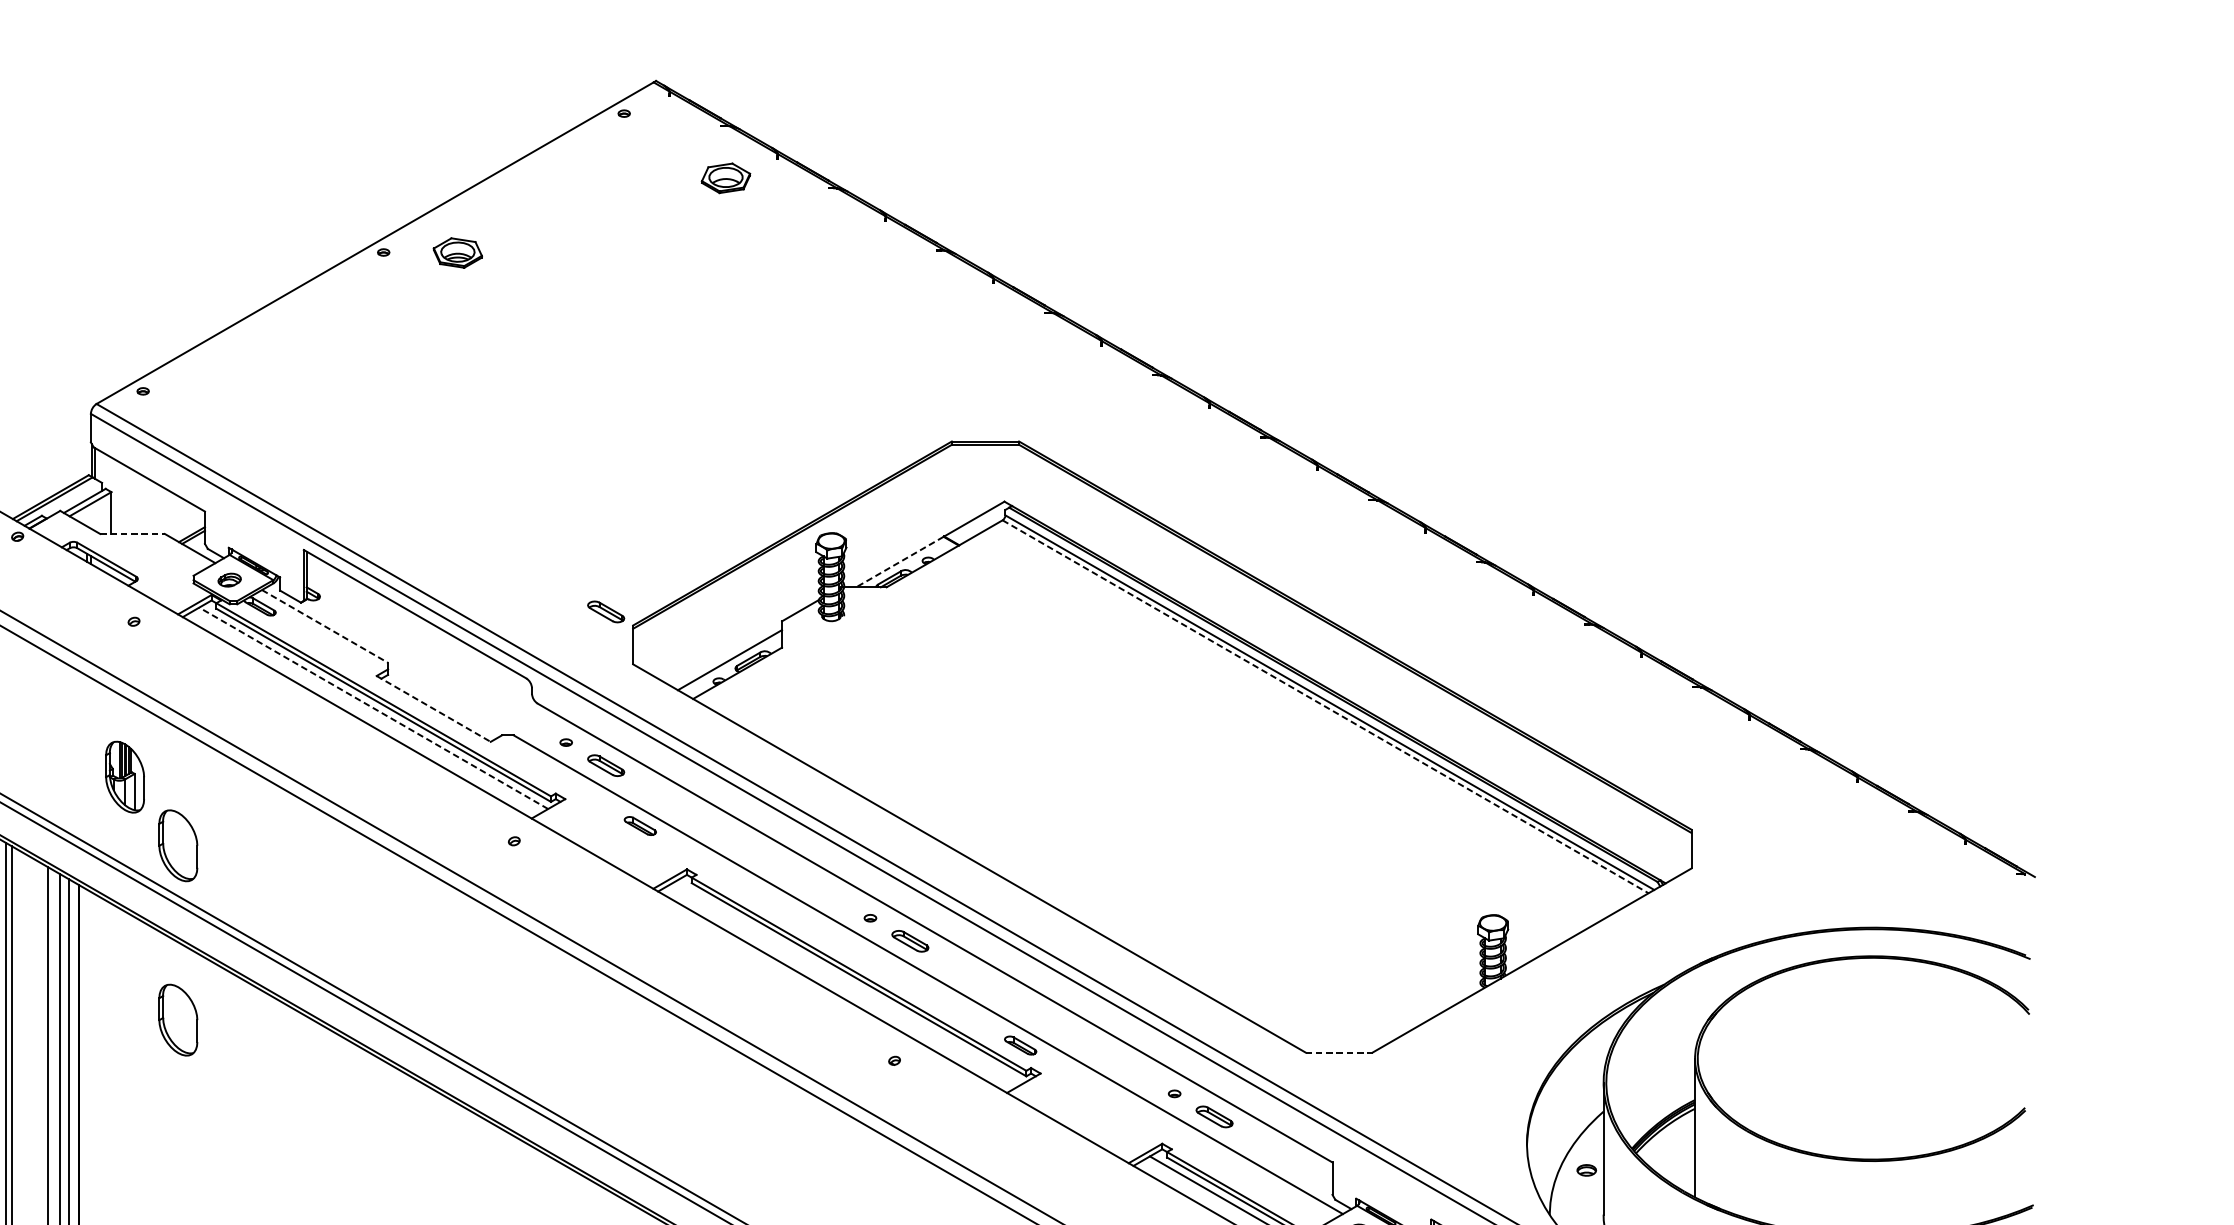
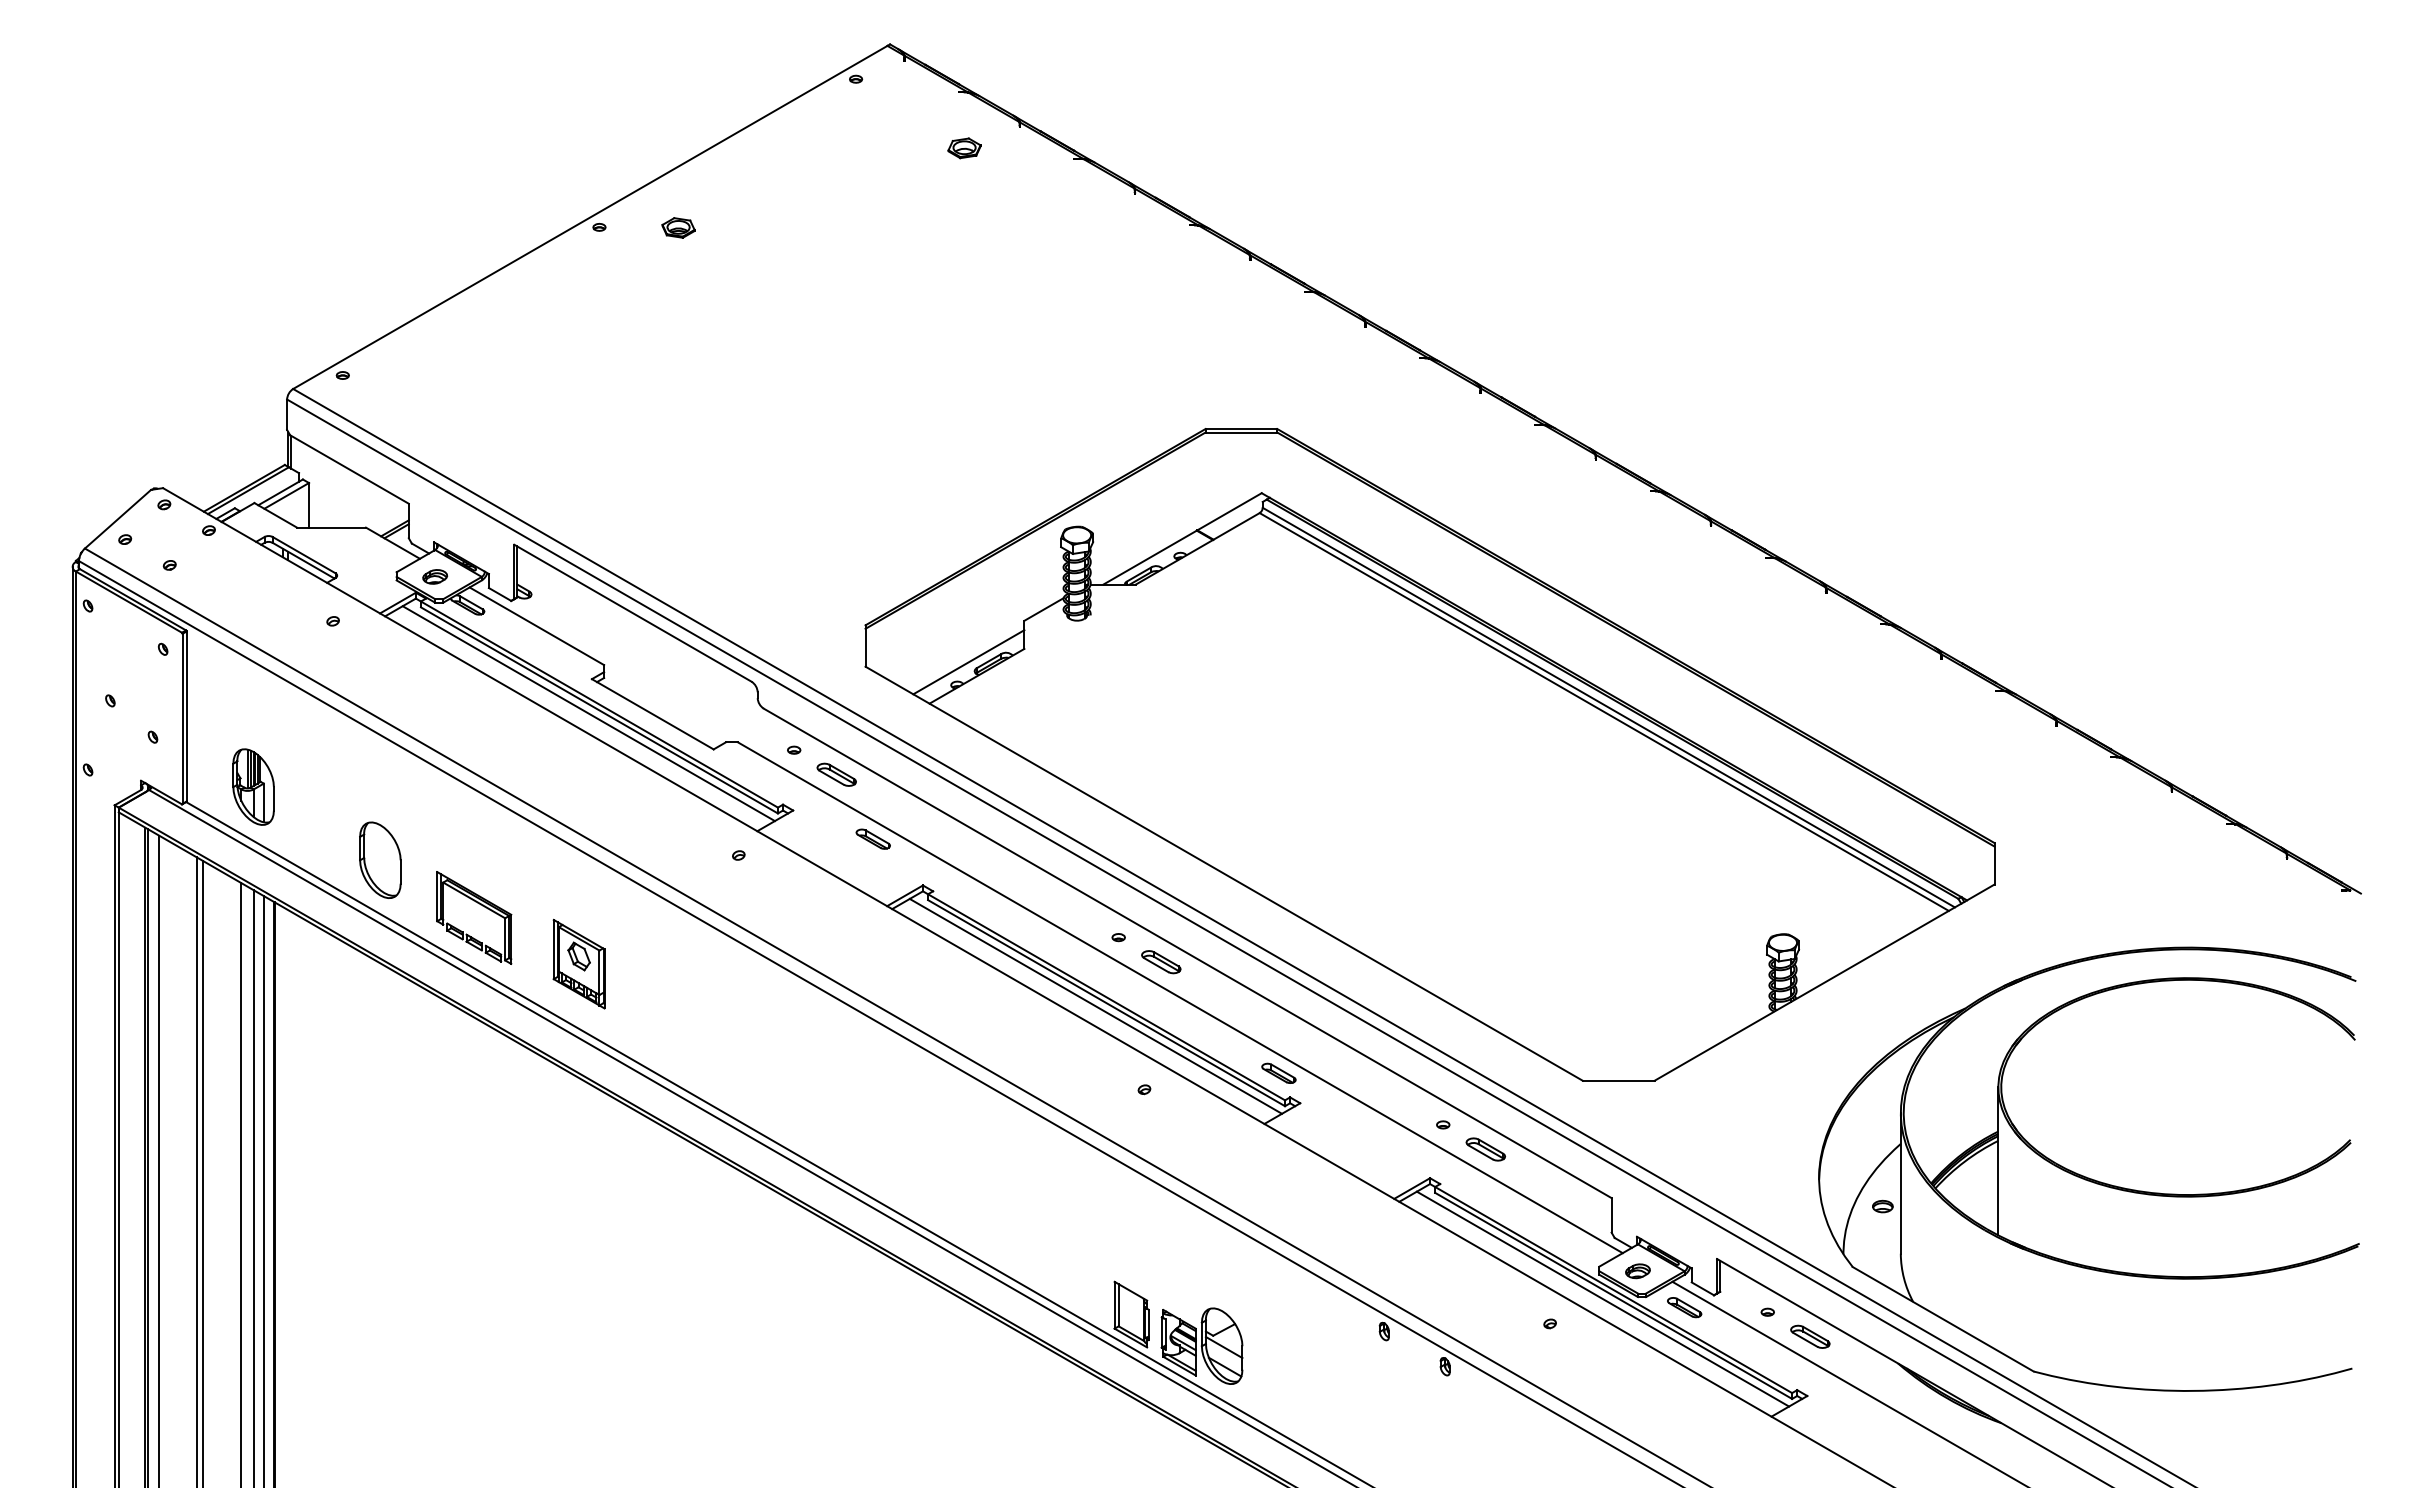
part: (725, 178) -> (964, 148), size x0.62
part: (457, 252) -> (678, 227), size x0.62
line: (133, 533) -> (332, 527), dashed -> solid
line: (900, 561) -> (1150, 557), dashed -> solid
part: (605, 611) -> (836, 610), removed
line: (324, 626) -> (536, 626), dashed -> solid
line: (1325, 707) -> (1604, 712), dashed -> solid
line: (373, 708) -> (588, 713), dashed -> solid
line: (434, 709) -> (653, 714), dashed -> solid
part: (125, 776) -> (253, 786), moved
part: (272, 888) -> (480, 905), added
part: (364, 942) -> (578, 963), added
line: (848, 981) -> (1095, 1005), added
part: (178, 1019) -> (380, 1045), removed
line: (1338, 1052) -> (1618, 1080), dashed -> solid

